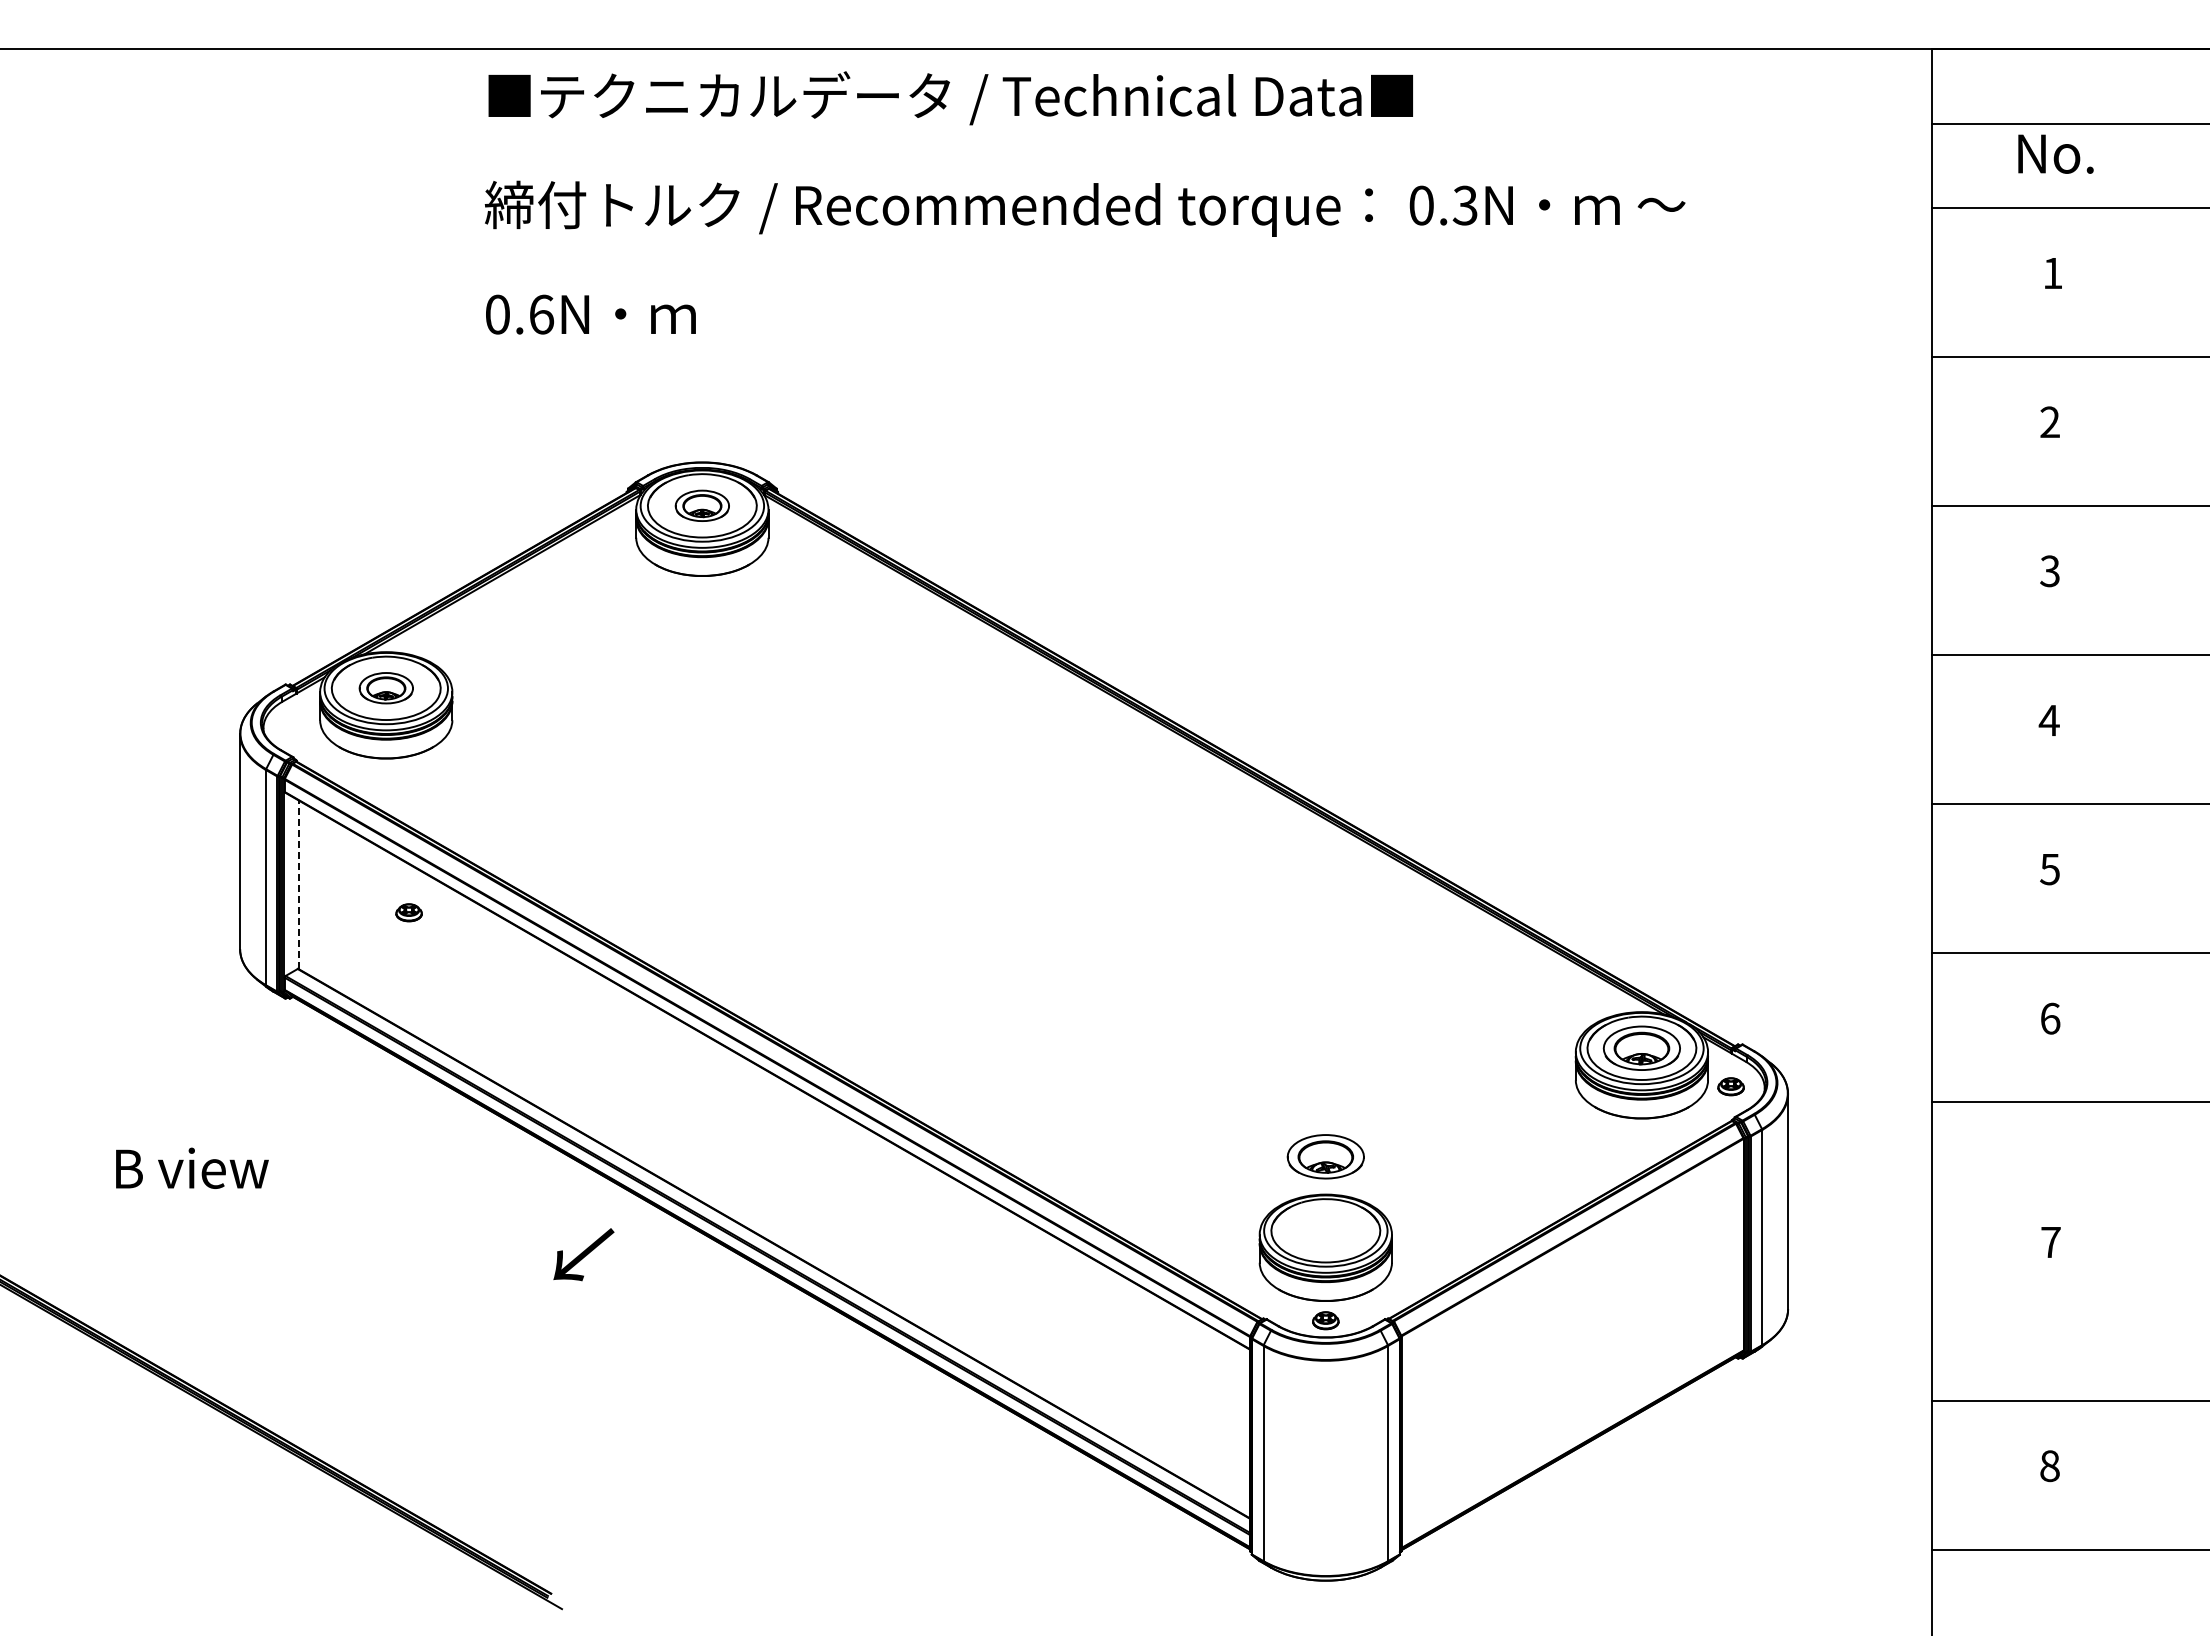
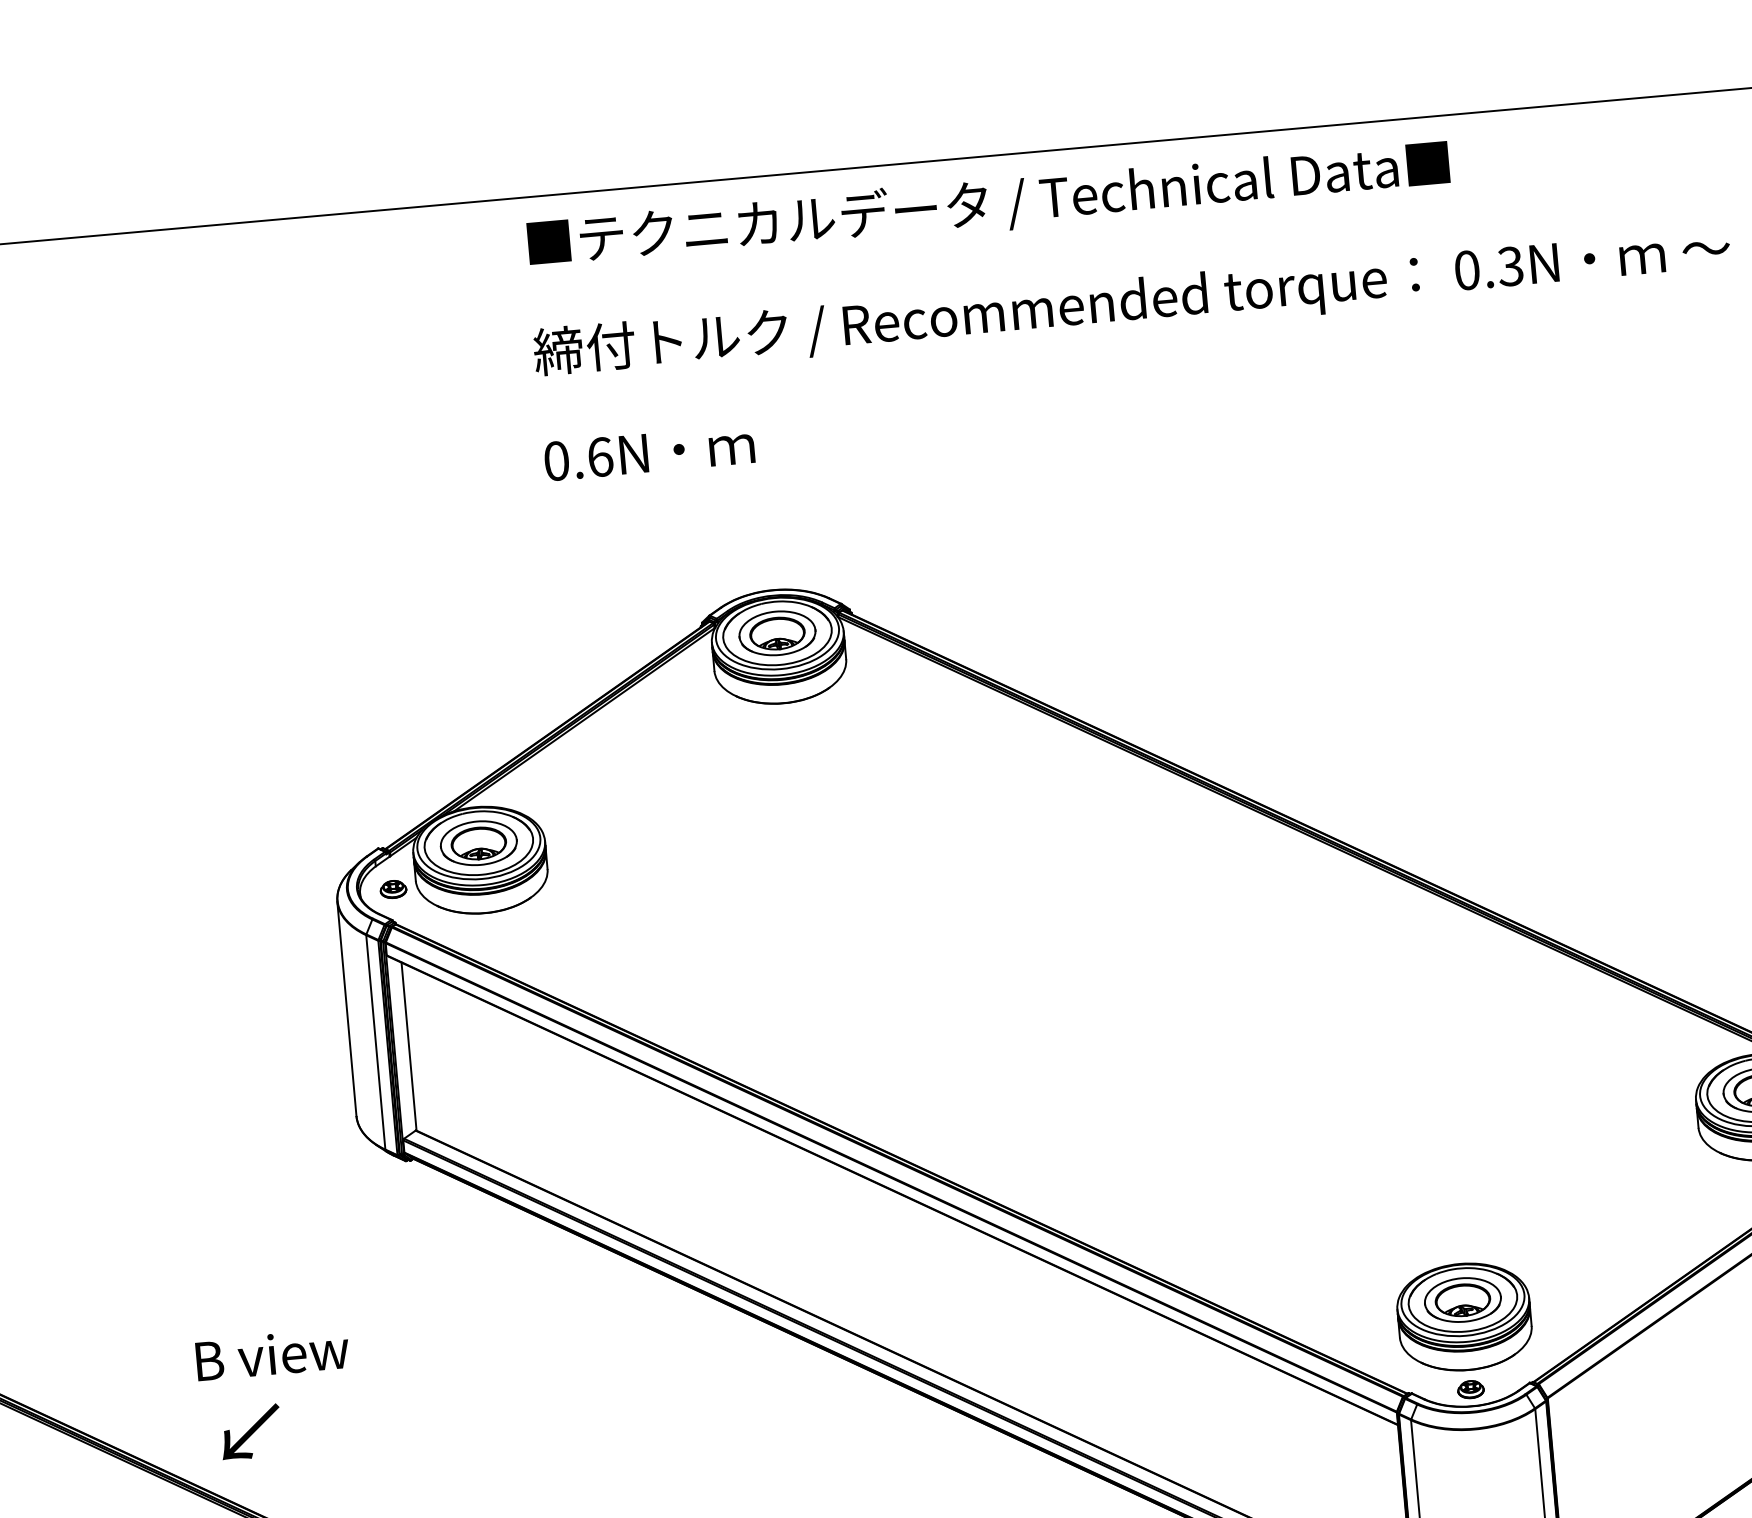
part: (702, 505) -> (777, 633), size x1.43
part: (386, 687) -> (479, 842), size x1.43
line: (298, 884) -> (408, 1046), dashed -> solid
part: (408, 912) -> (392, 889), moved
part: (1325, 1156) -> (1462, 1299), moved
text: (192, 1167) -> (272, 1353), moved
text: (583, 1254) -> (250, 1432), moved

